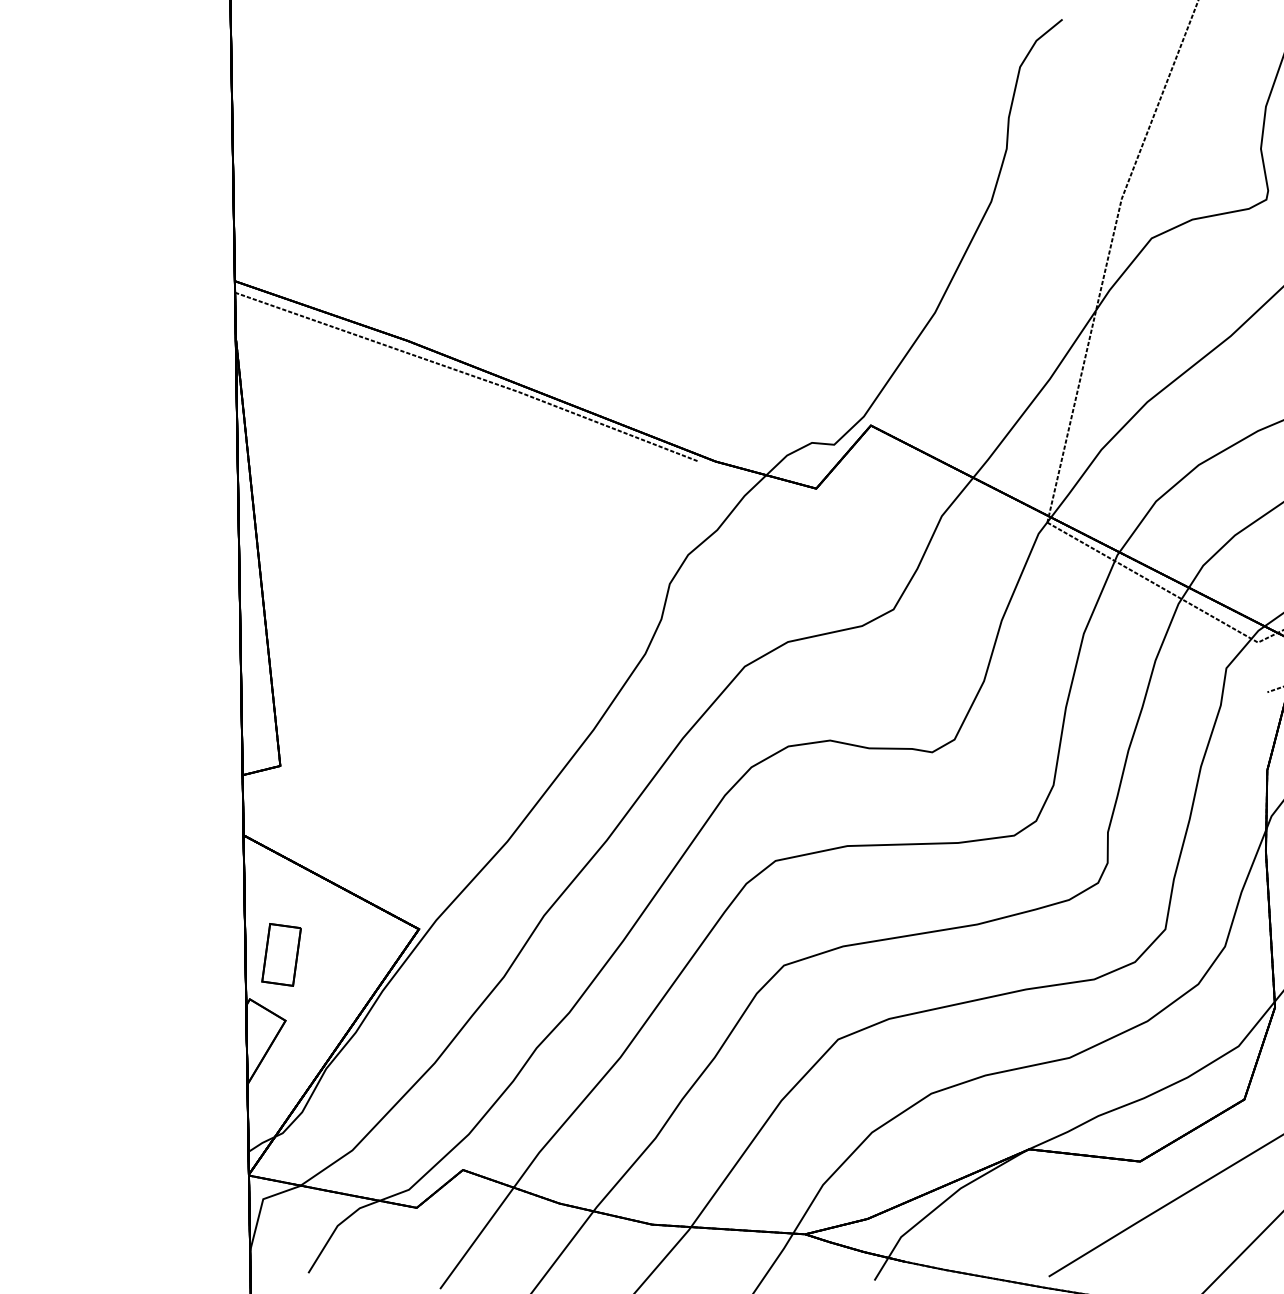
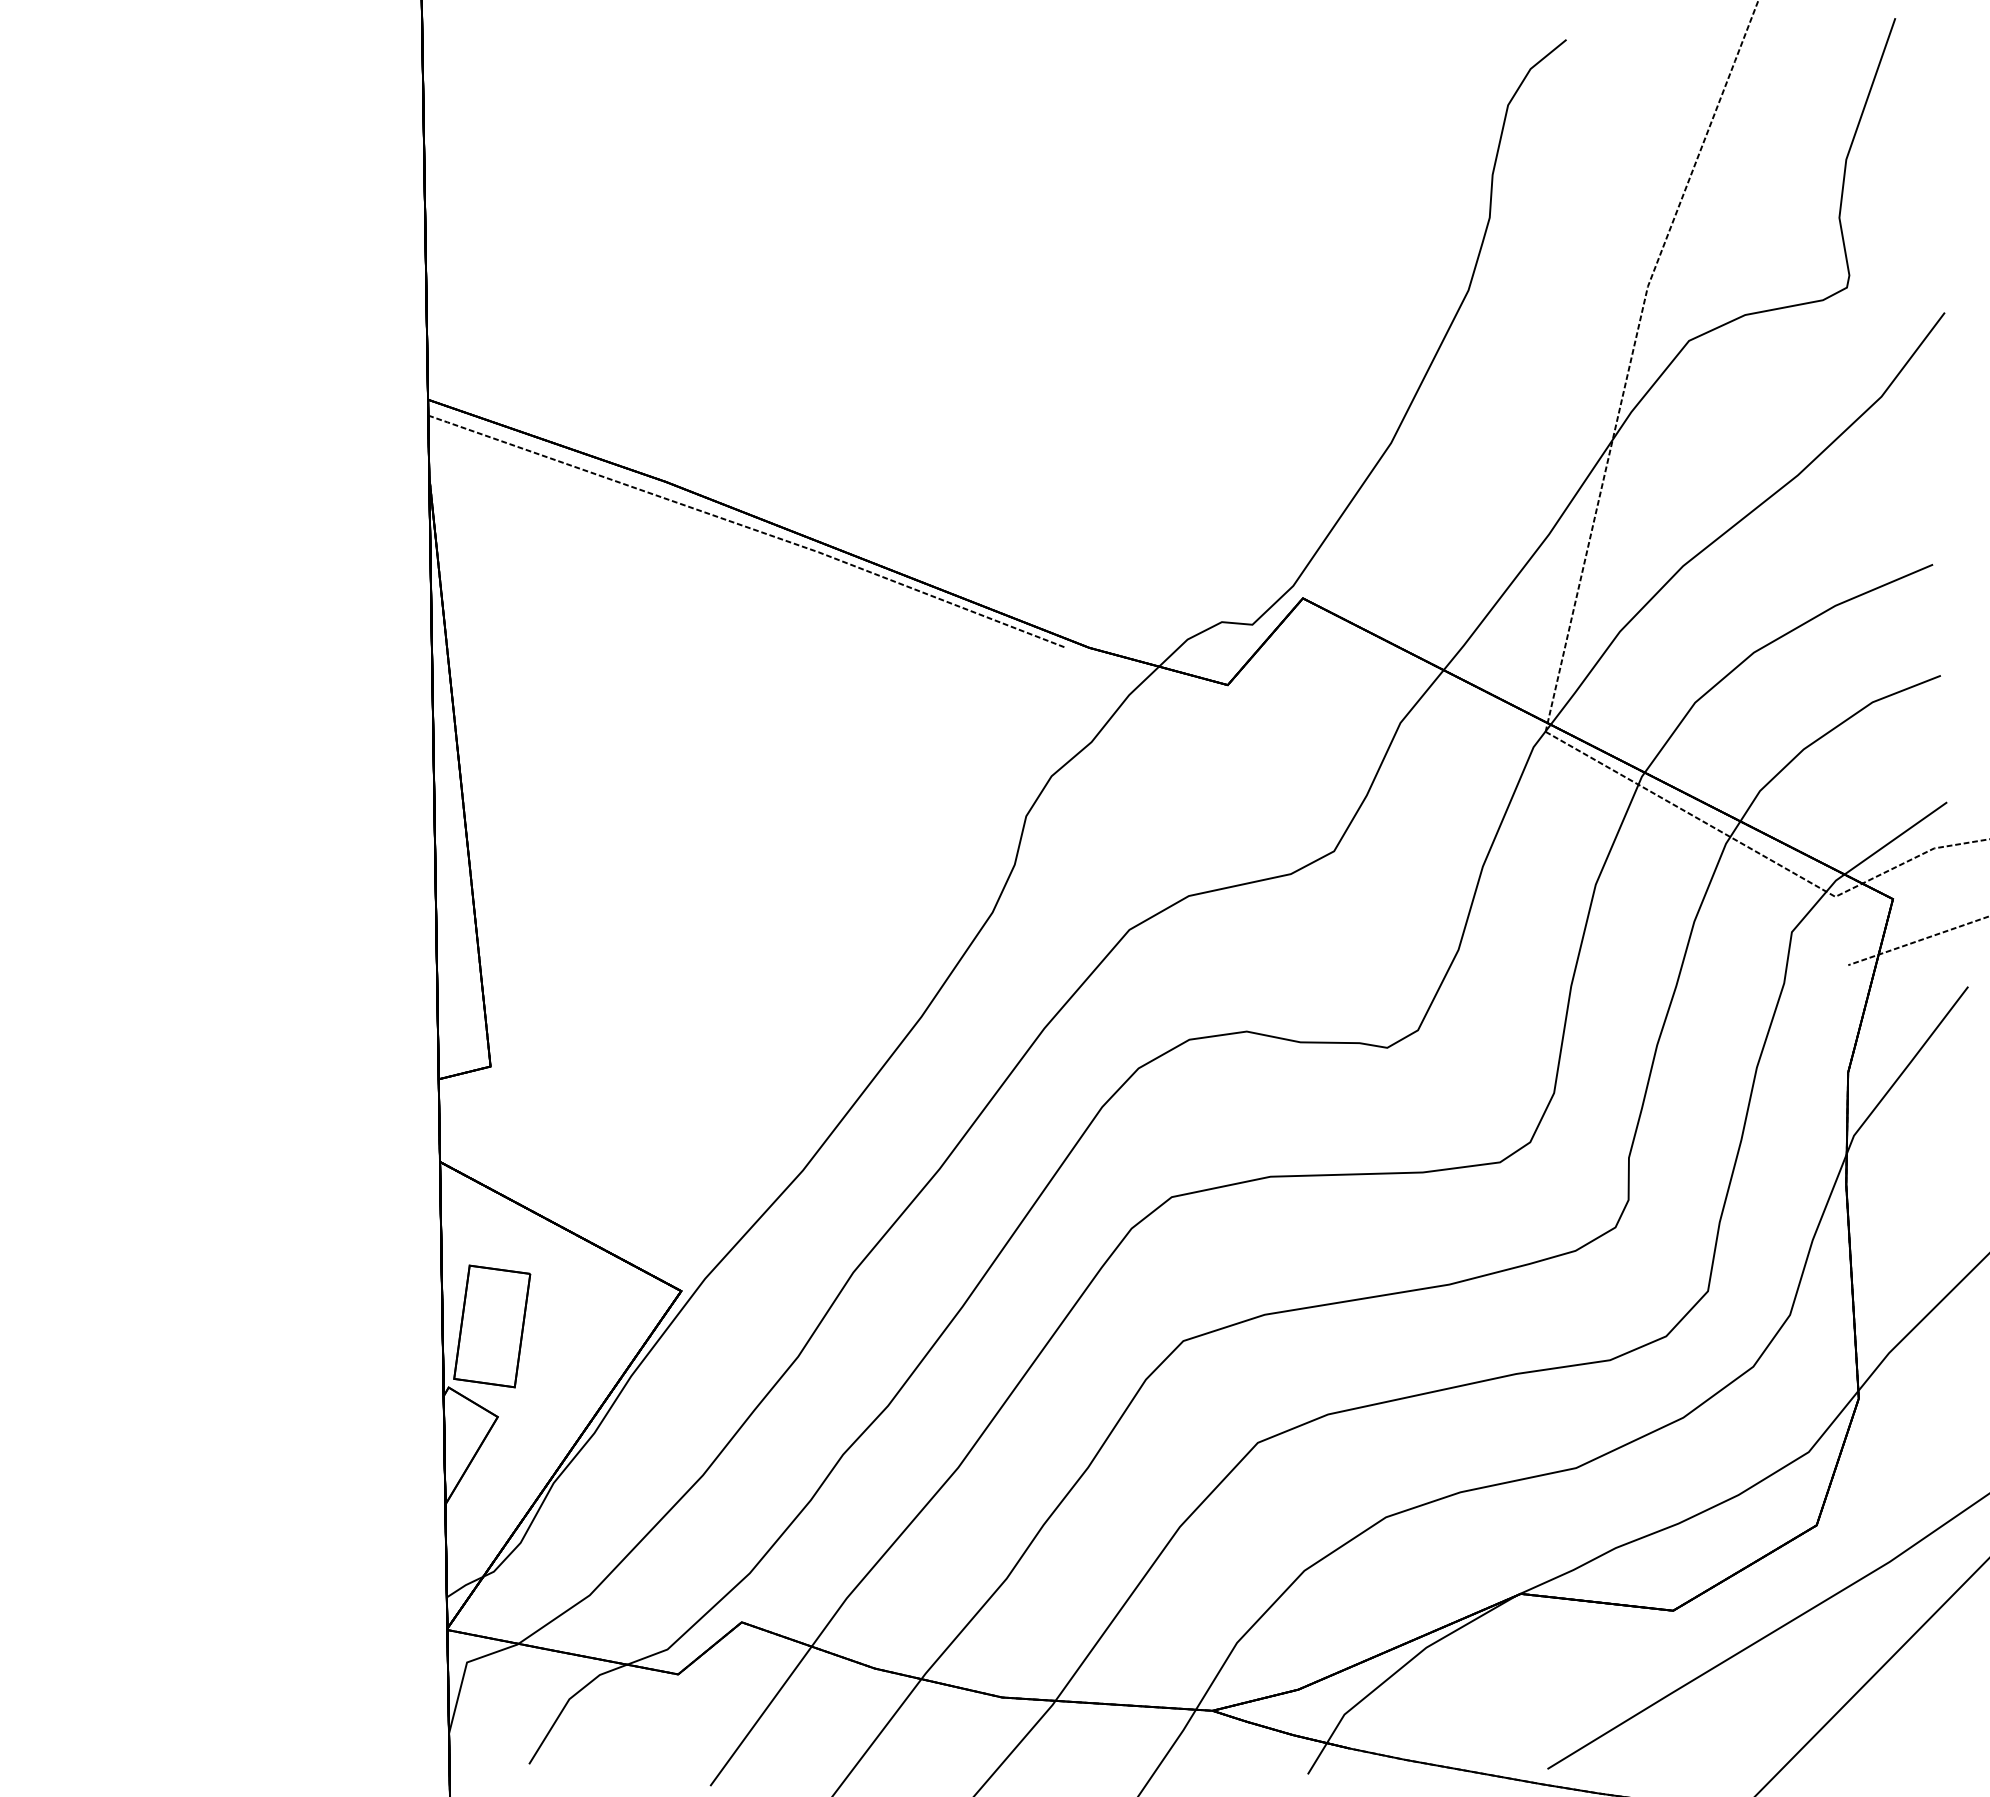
part: (281, 954) -> (492, 1326), size x1.43

